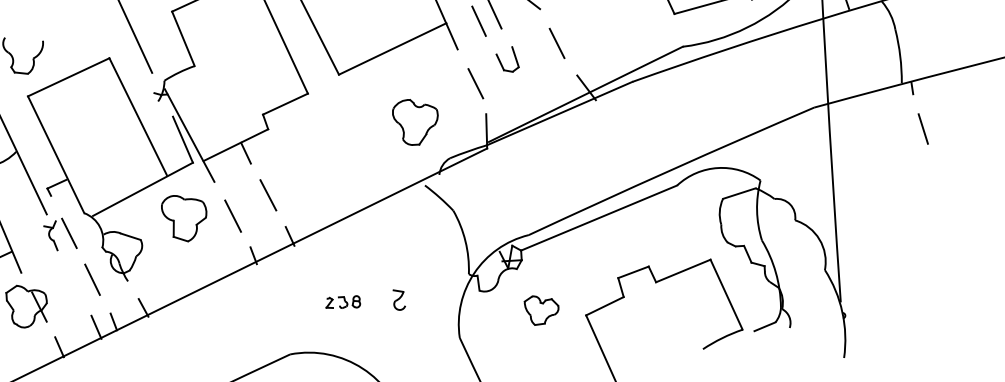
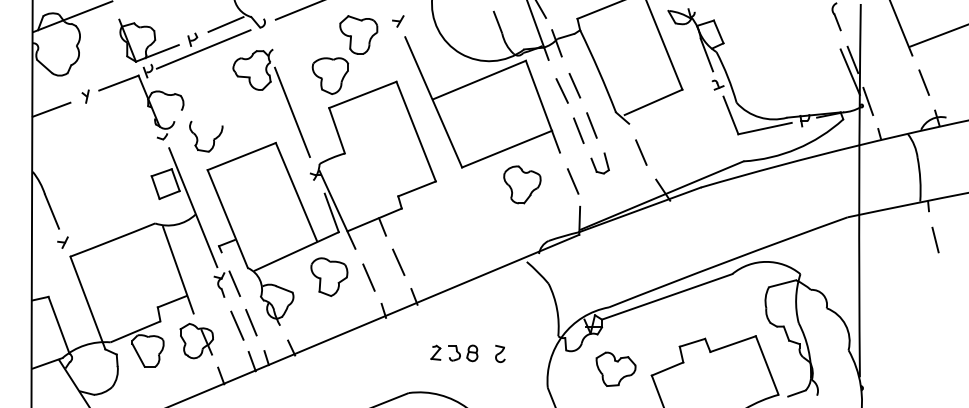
part: (415, 121) -> (522, 184), moved
line: (75, 284) -> (237, 325), added
part: (343, 302) -> (454, 353), size x1.67
part: (541, 309) -> (615, 368), size x1.43

